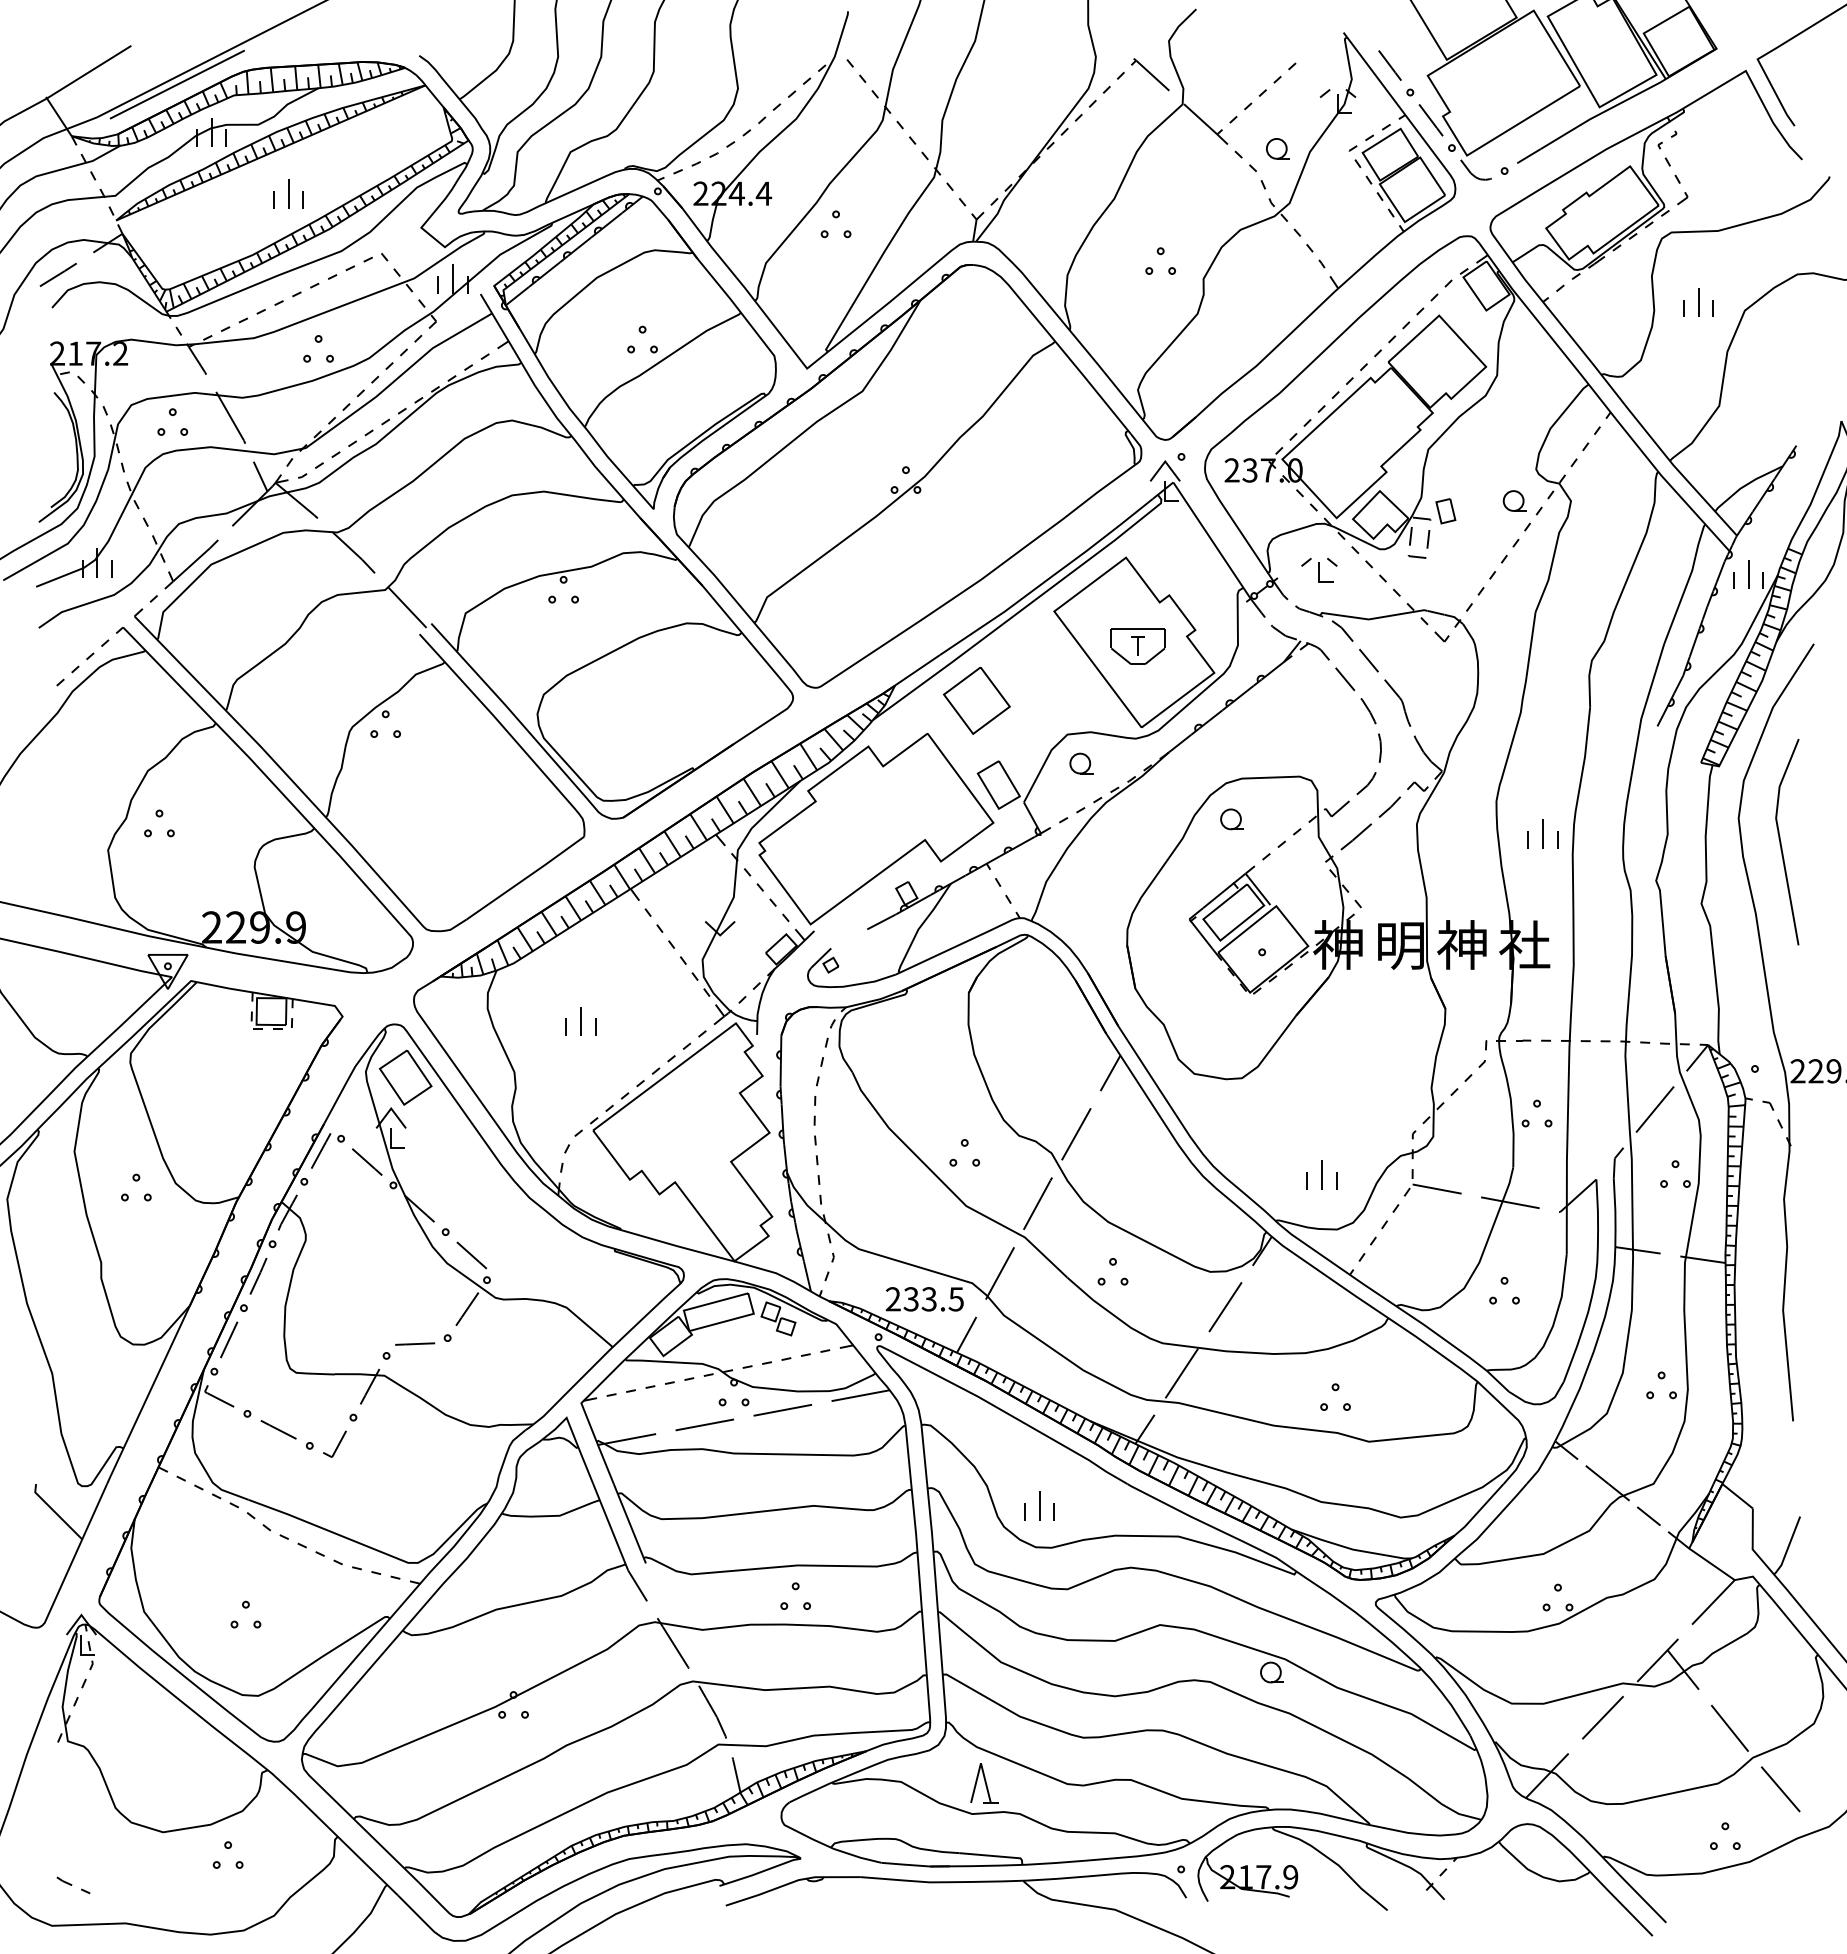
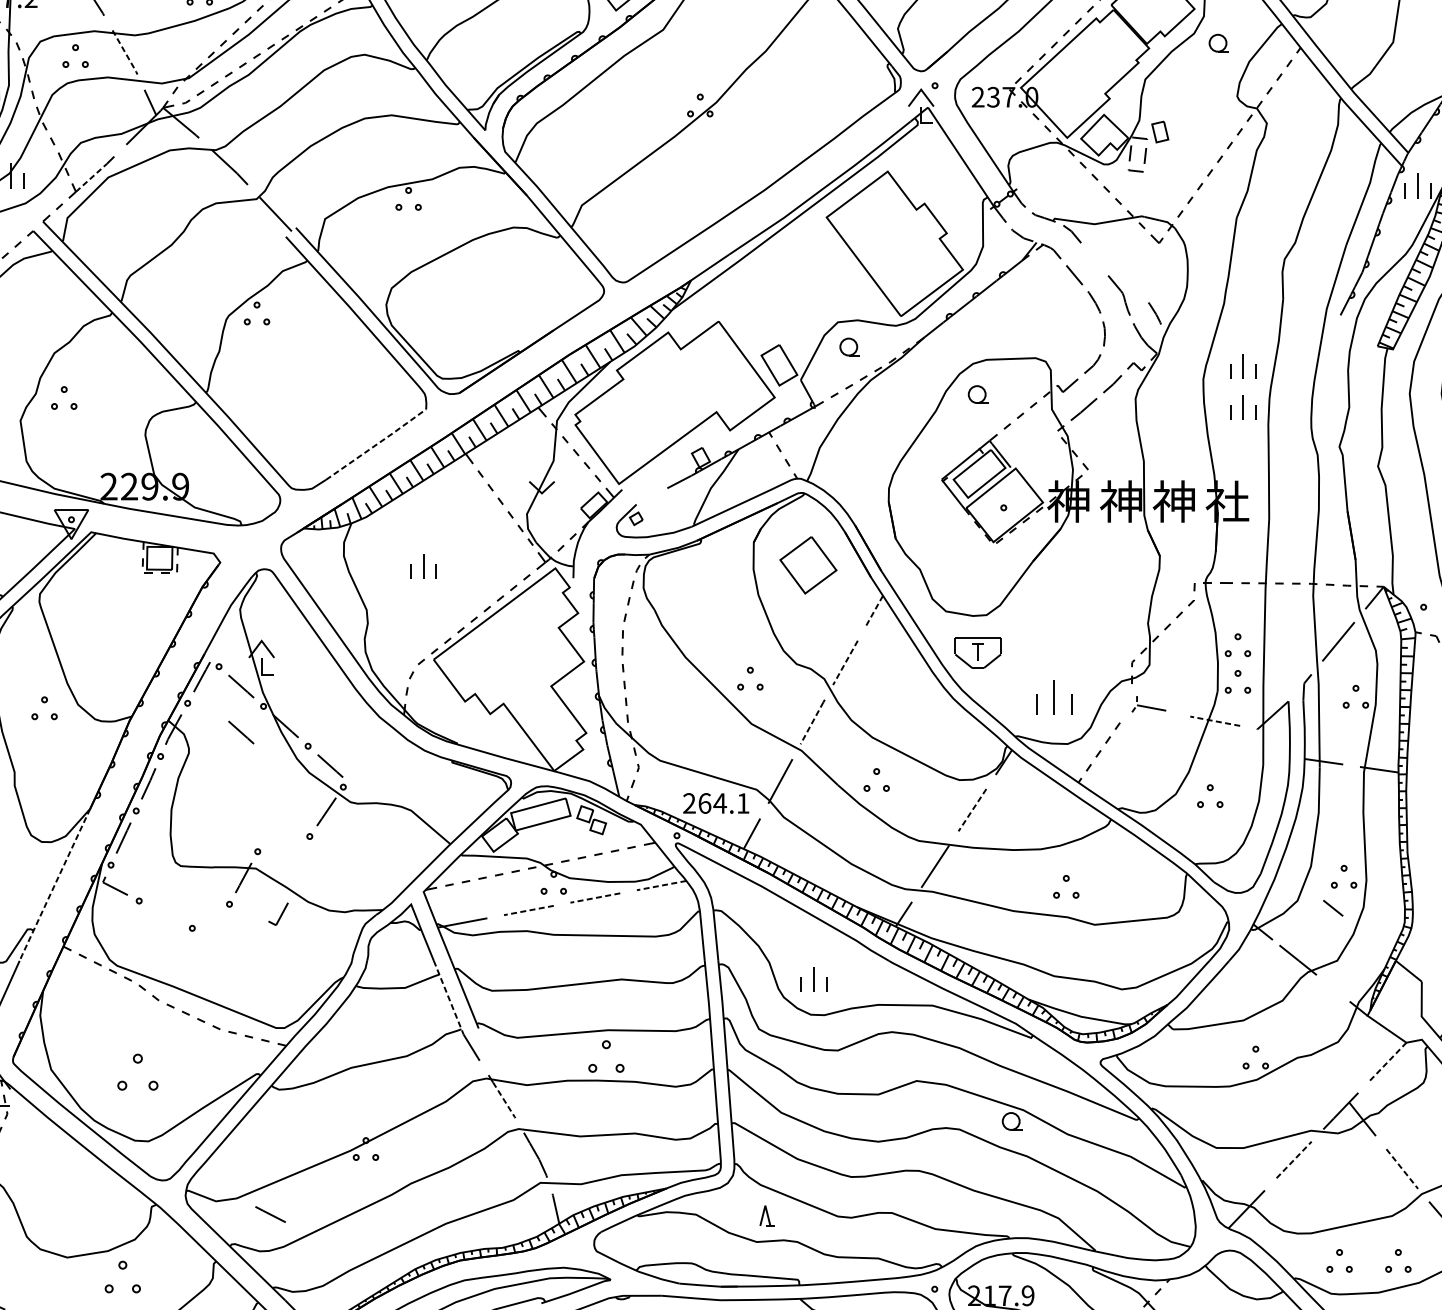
line: (230, 416) -> (124, 51), solid -> dashed
part: (1514, 500) -> (1218, 42), moved
line: (191, 564) -> (91, 177), solid -> dashed
part: (1319, 569) -> (1052, 181), removed
part: (1137, 646) -> (977, 652), moved
line: (1368, 660) -> (1094, 259), removed
part: (976, 700) -> (808, 565), moved
line: (1439, 724) -> (1154, 313), added
part: (1542, 785) -> (1242, 365), added
line: (526, 878) -> (376, 444), solid -> dashed
text: (1399, 944) -> (1120, 501), 明 -> 神
line: (1110, 1073) -> (874, 611), solid -> dashed
part: (405, 1077) -> (273, 614), removed
line: (1076, 1134) -> (845, 663), solid -> dashed
part: (1536, 1156) -> (1237, 681), added
part: (1321, 1174) -> (1054, 697), size x1.4
part: (1432, 1182) -> (1148, 703), size x0.7
line: (1510, 1202) -> (1215, 720), solid -> dashed
line: (1036, 1205) -> (811, 723), solid -> dashed
line: (367, 1215) -> (241, 732), added
text: (933, 1299) -> (723, 803), 233.5 -> 264.1
line: (1225, 1307) -> (972, 810), solid -> dashed
line: (415, 1343) -> (282, 841), removed
line: (148, 1395) -> (54, 885), solid -> dashed
line: (860, 1395) -> (661, 885), solid -> dashed
line: (782, 1410) -> (595, 898), solid -> dashed
line: (704, 1424) -> (528, 910), solid -> dashed
line: (278, 1429) -> (270, 1214), moved
part: (334, 1443) -> (278, 913), moved
line: (1648, 1515) -> (1332, 907), moved
line: (610, 1527) -> (448, 997), solid -> dashed
part: (795, 1595) -> (606, 1055), size x1.4
line: (1713, 1602) -> (1388, 1061), solid -> dashed
part: (245, 1614) -> (137, 1072), size x1.6
line: (675, 1647) -> (503, 1100), solid -> dashed
line: (1602, 1717) -> (1293, 1159), solid -> dashed
line: (1729, 1728) -> (1401, 1169), solid -> dashed
part: (984, 1783) -> (767, 1216), size x0.6
part: (1656, 1835) -> (1339, 1260), added
part: (227, 1854) -> (122, 1276), size x1.4

